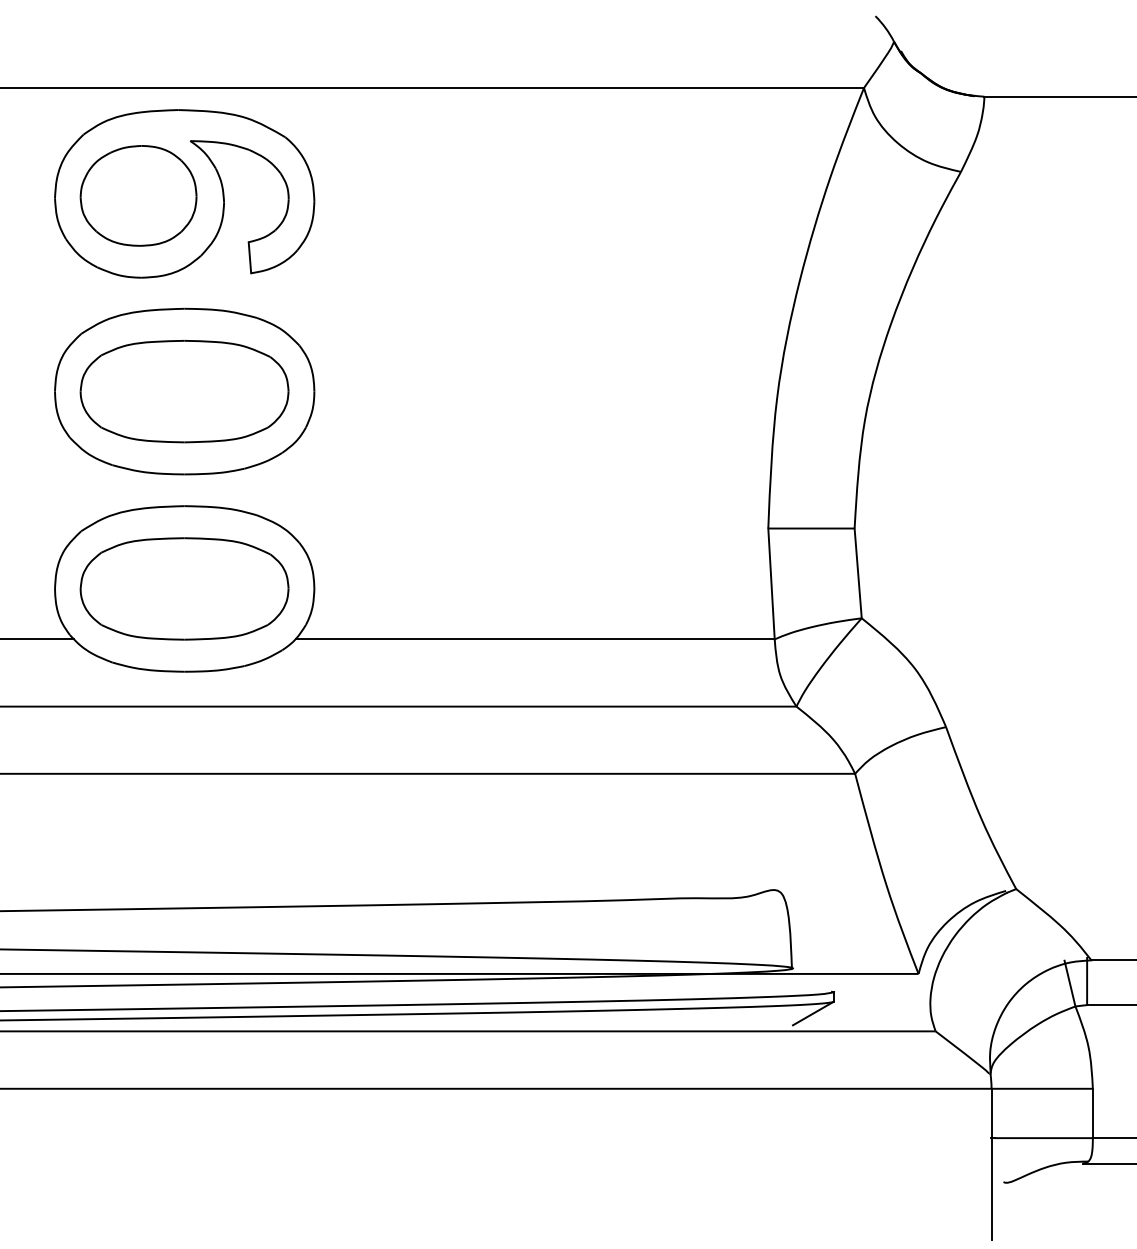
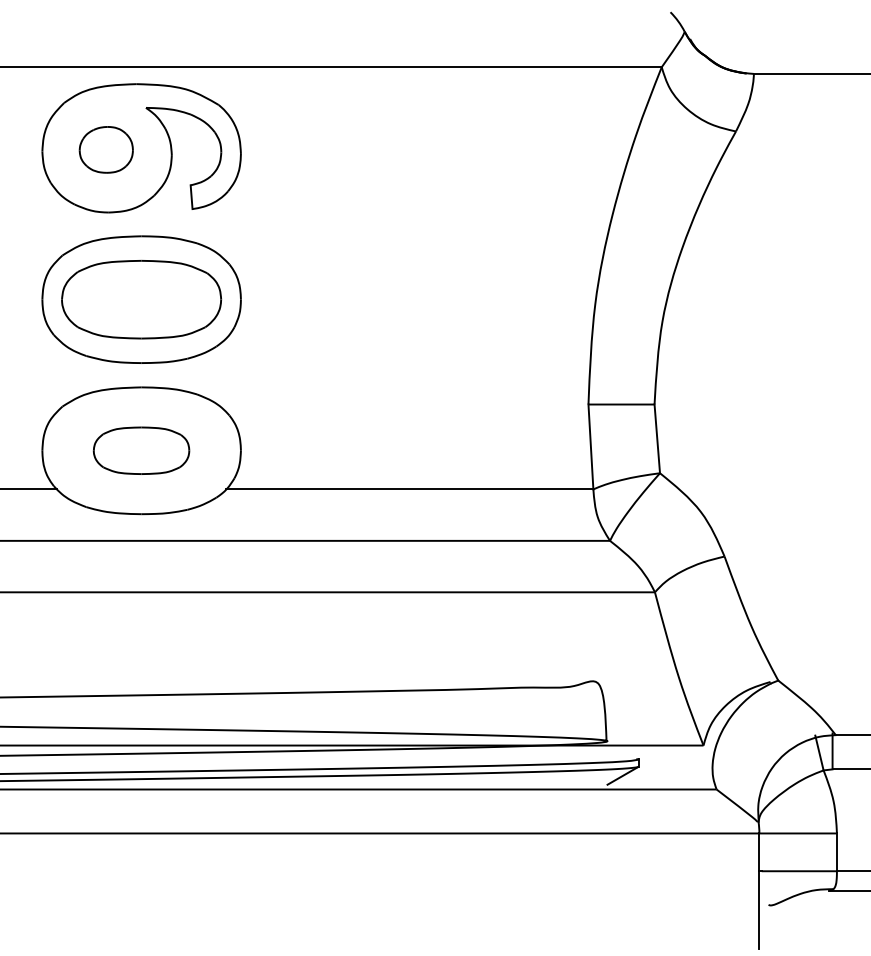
part: (138, 195) -> (106, 149), size x0.6
part: (184, 588) -> (141, 450), size x0.6

